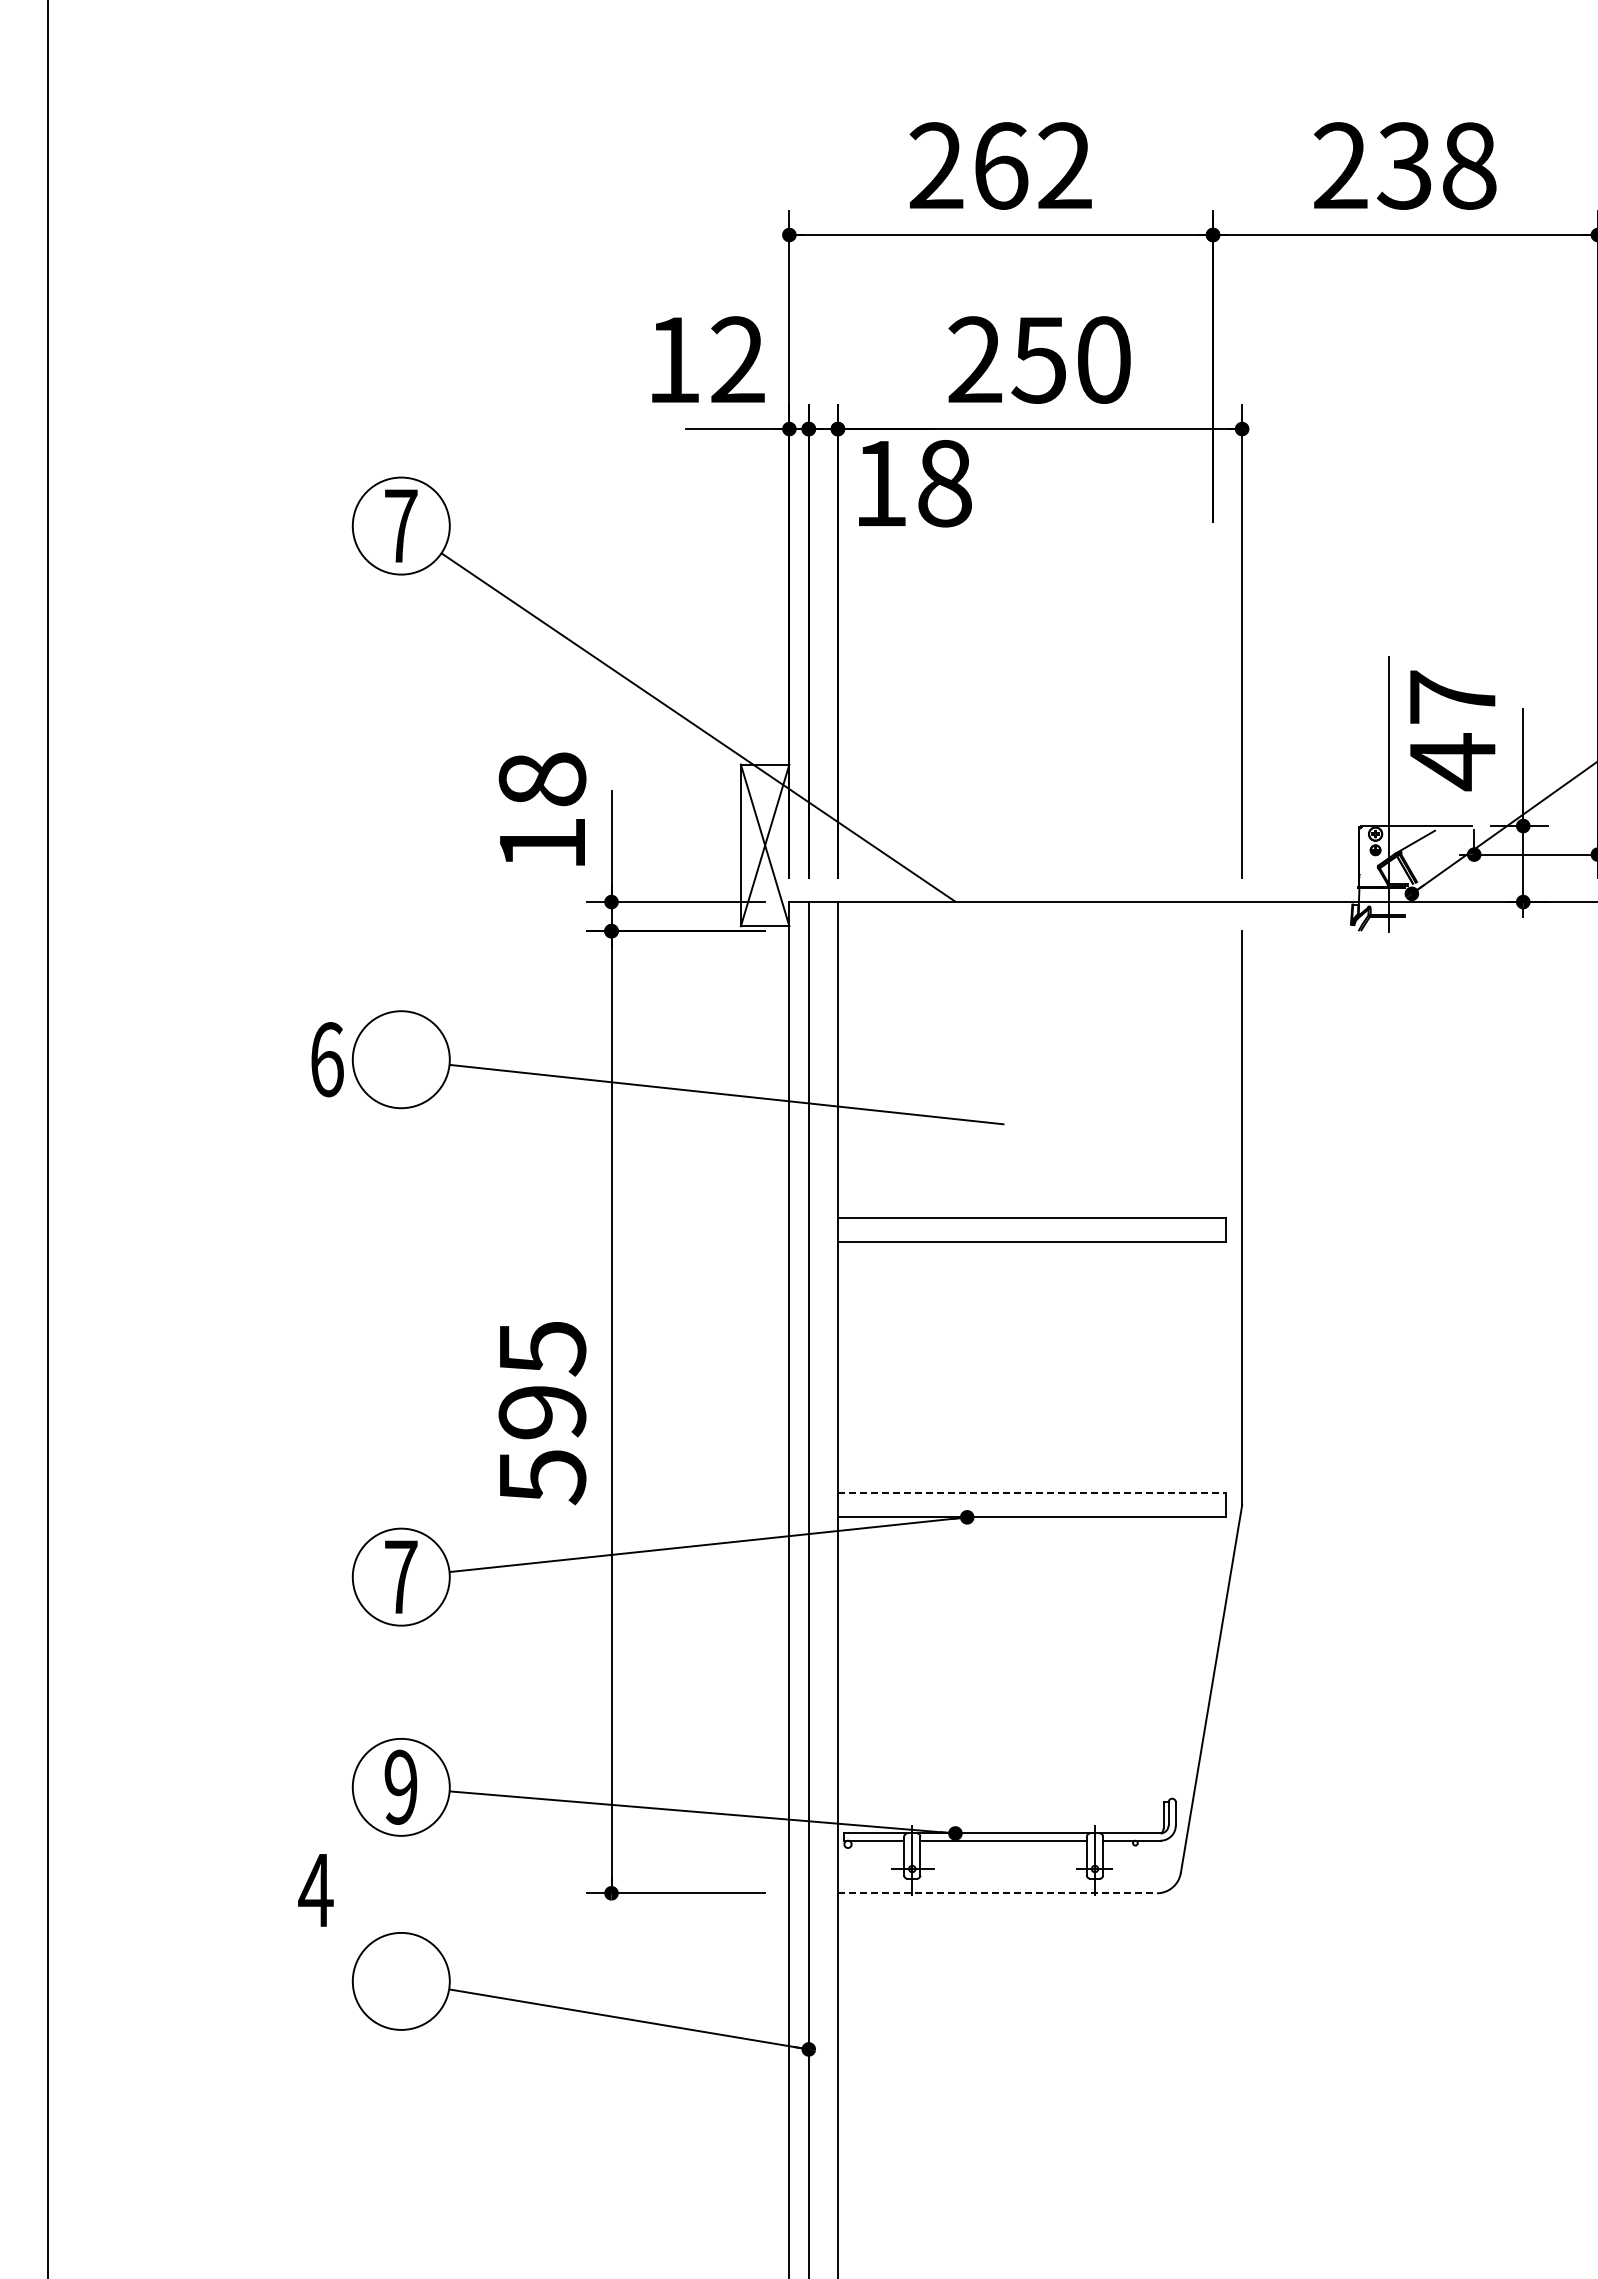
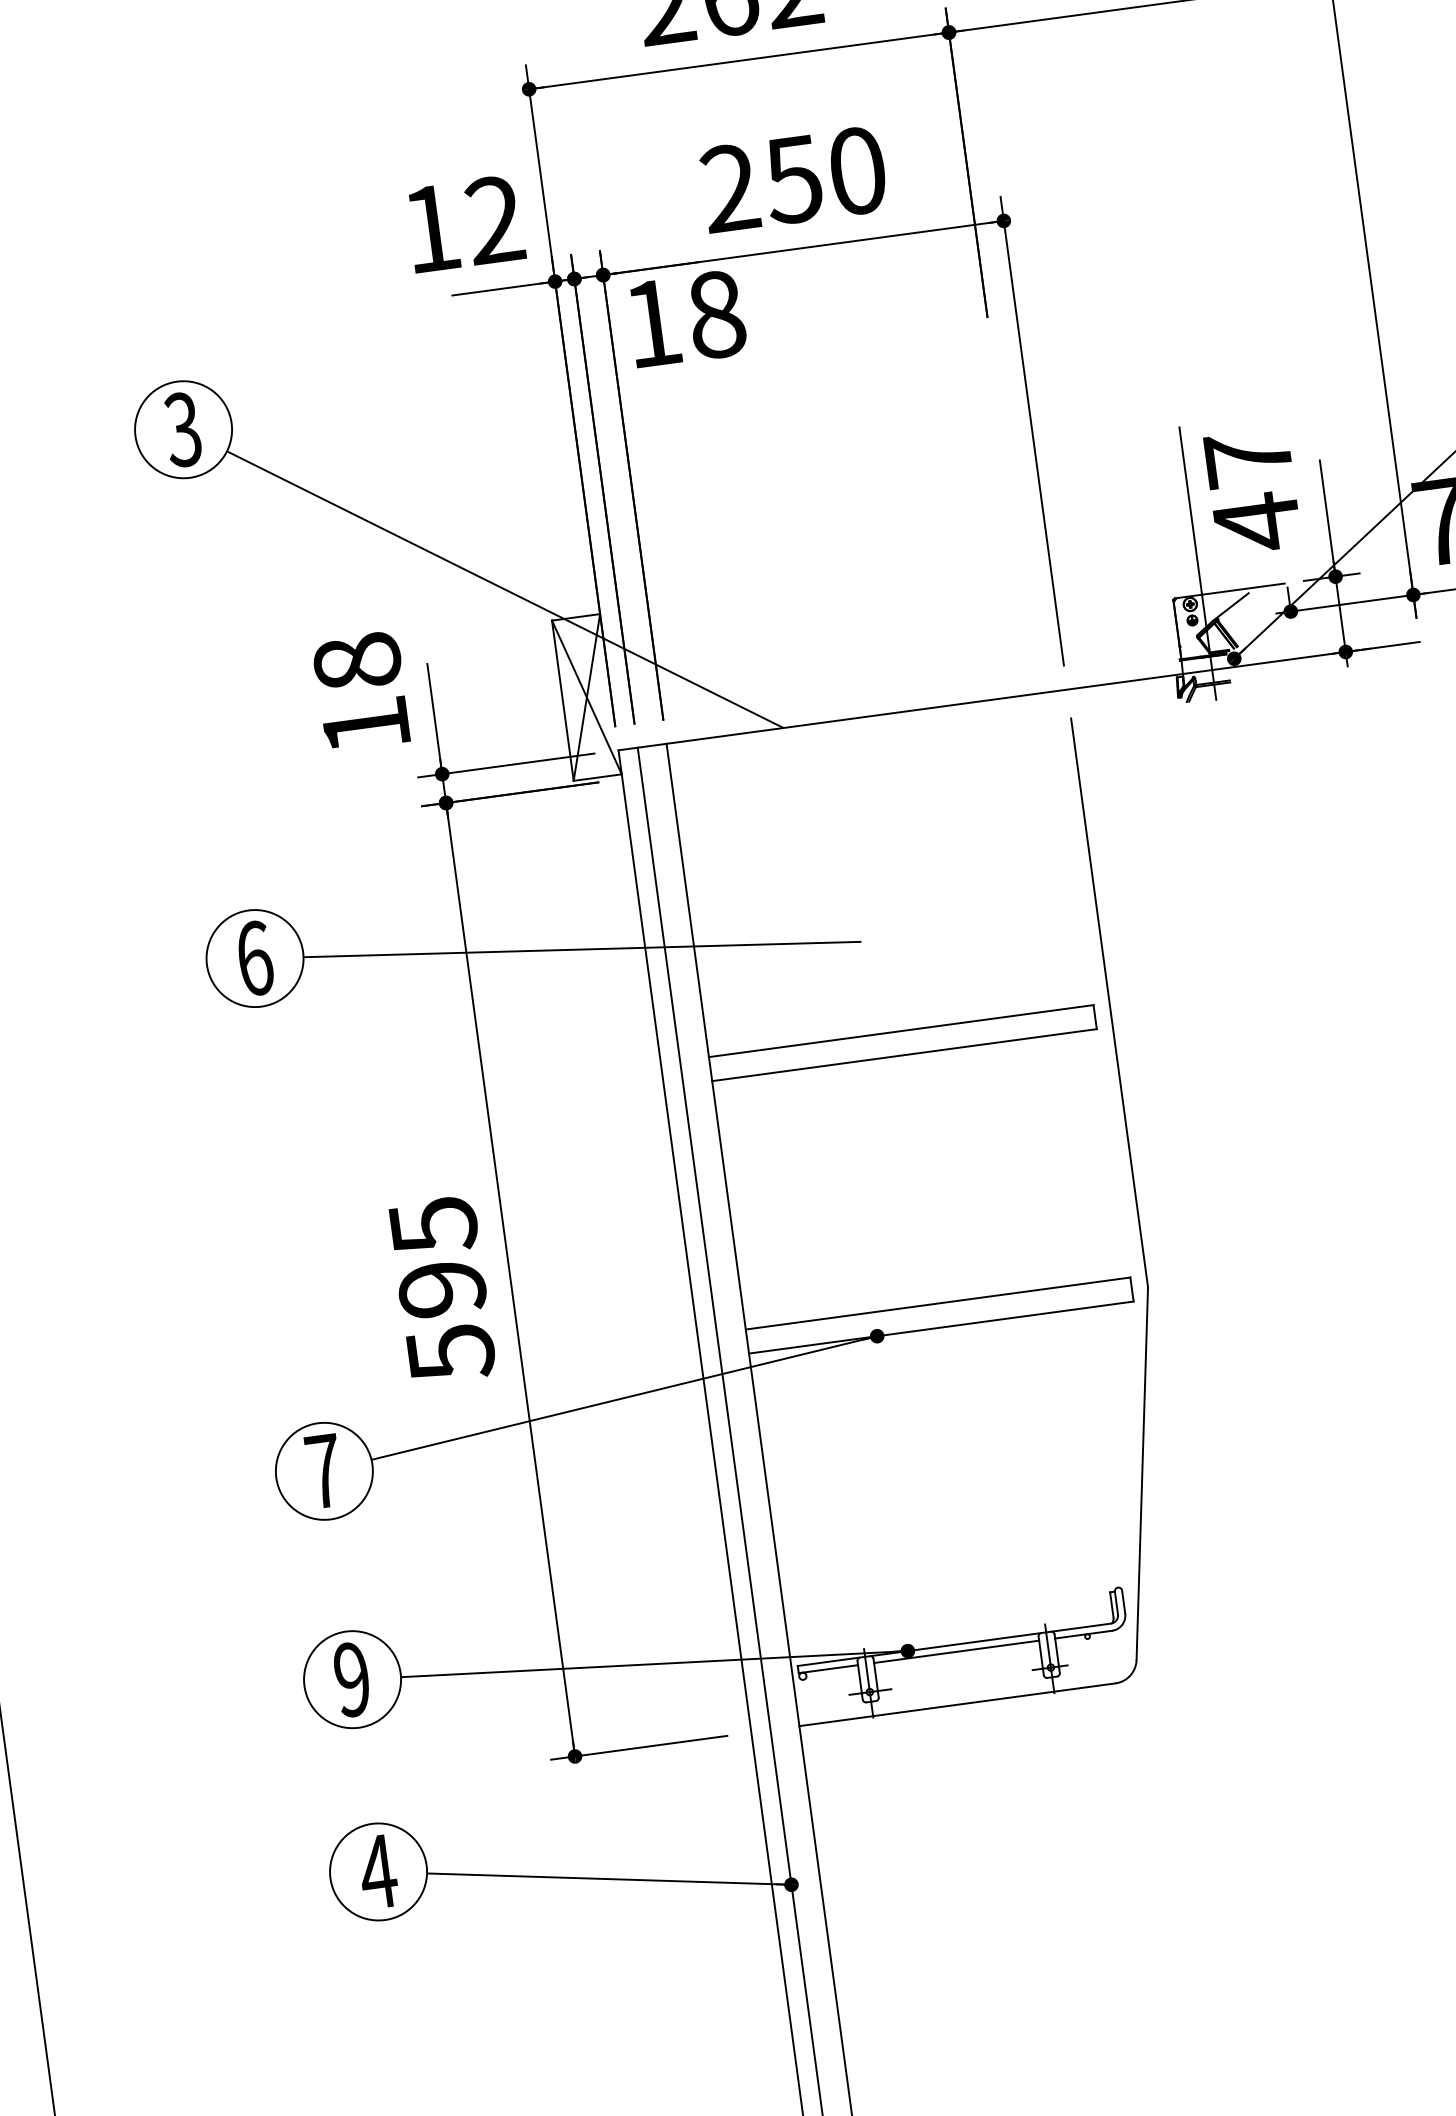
text: (400, 525) -> (182, 429), 7 -> 3
text: (327, 1059) -> (255, 958), moved
line: (1032, 1493) -> (938, 1303), dashed -> solid
text: (315, 1890) -> (377, 1872), moved
line: (997, 1893) -> (957, 1704), dashed -> solid

